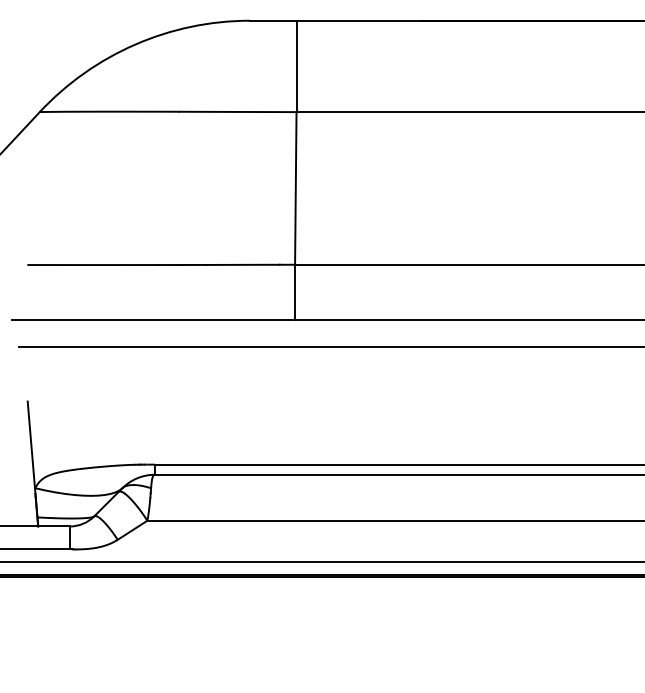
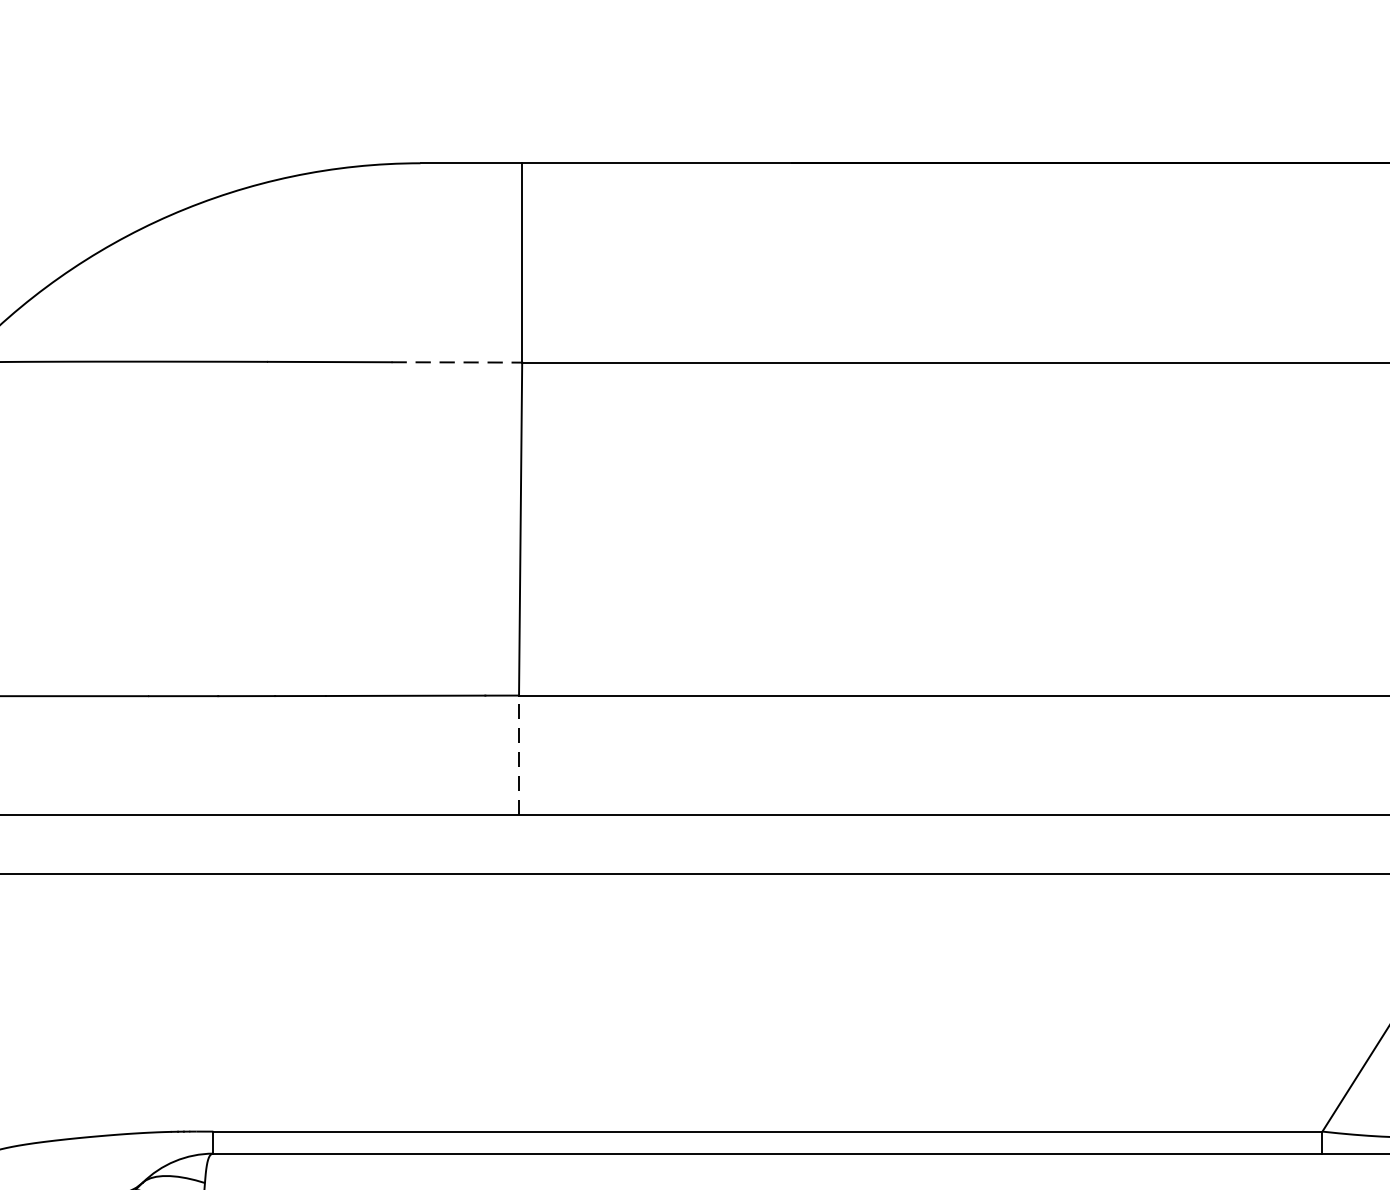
line: (267, 112) -> (458, 363), solid -> dashed
line: (295, 291) -> (519, 753), solid -> dashed

